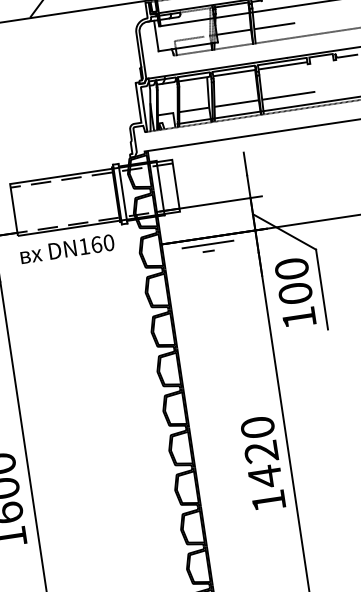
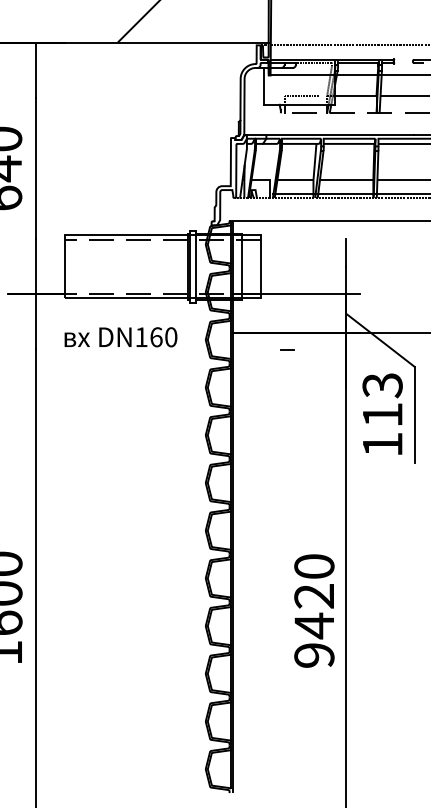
line: (207, 244) -> (287, 341), removed
text: (66, 249) -> (120, 337), moved
text: (293, 281) -> (382, 400), 100 -> 113
text: (268, 501) -> (314, 655), 1420 -> 9420

